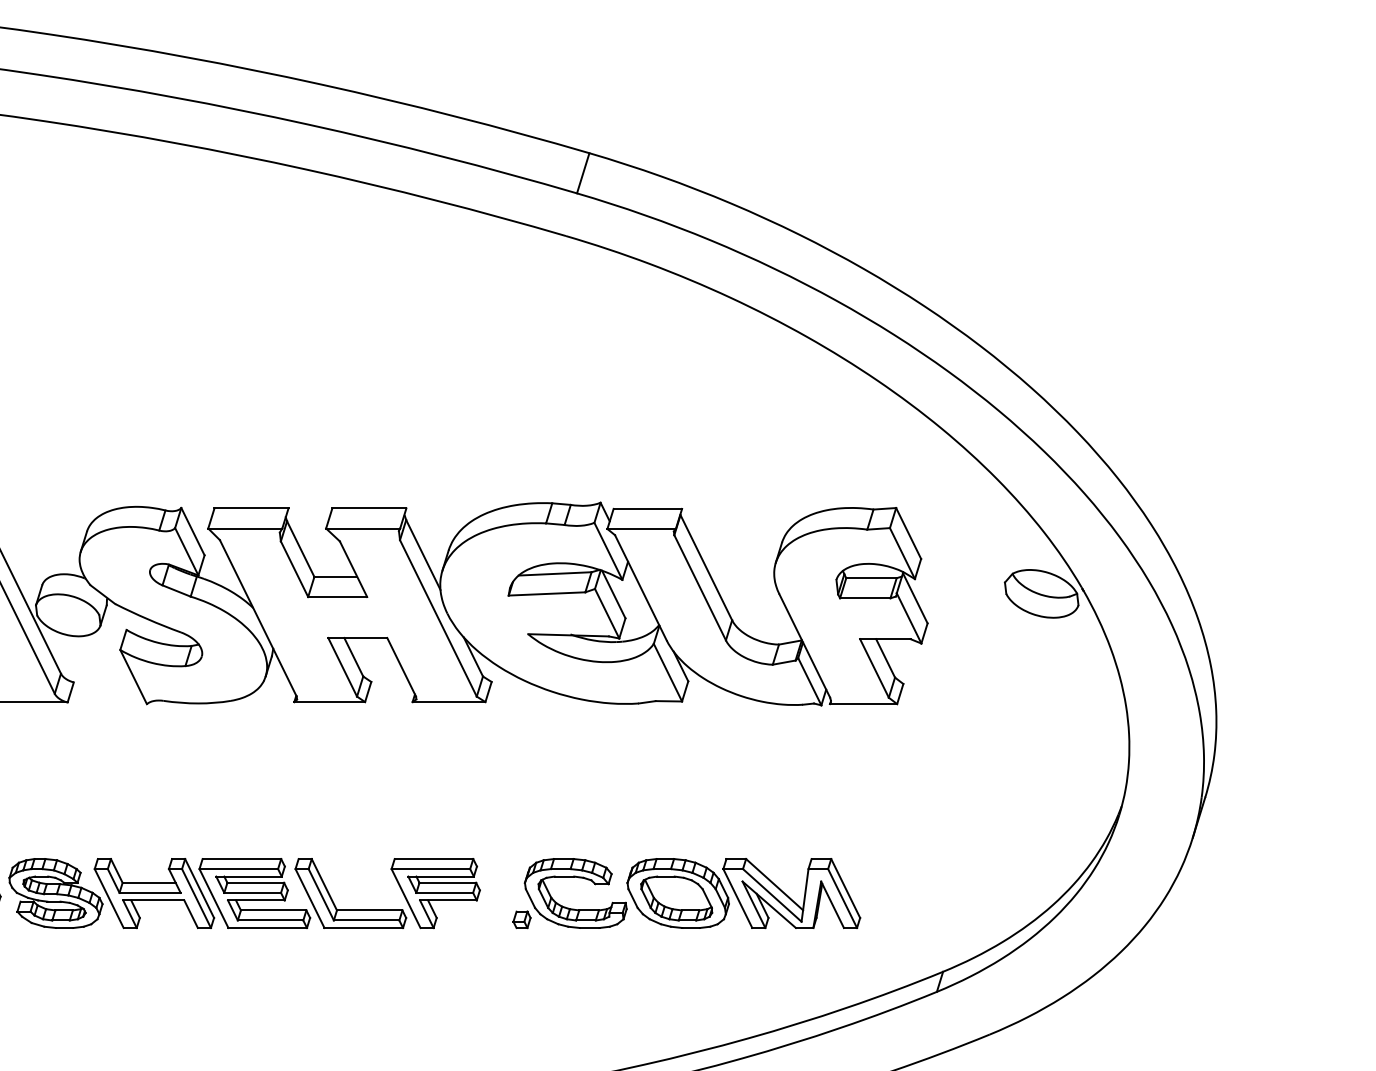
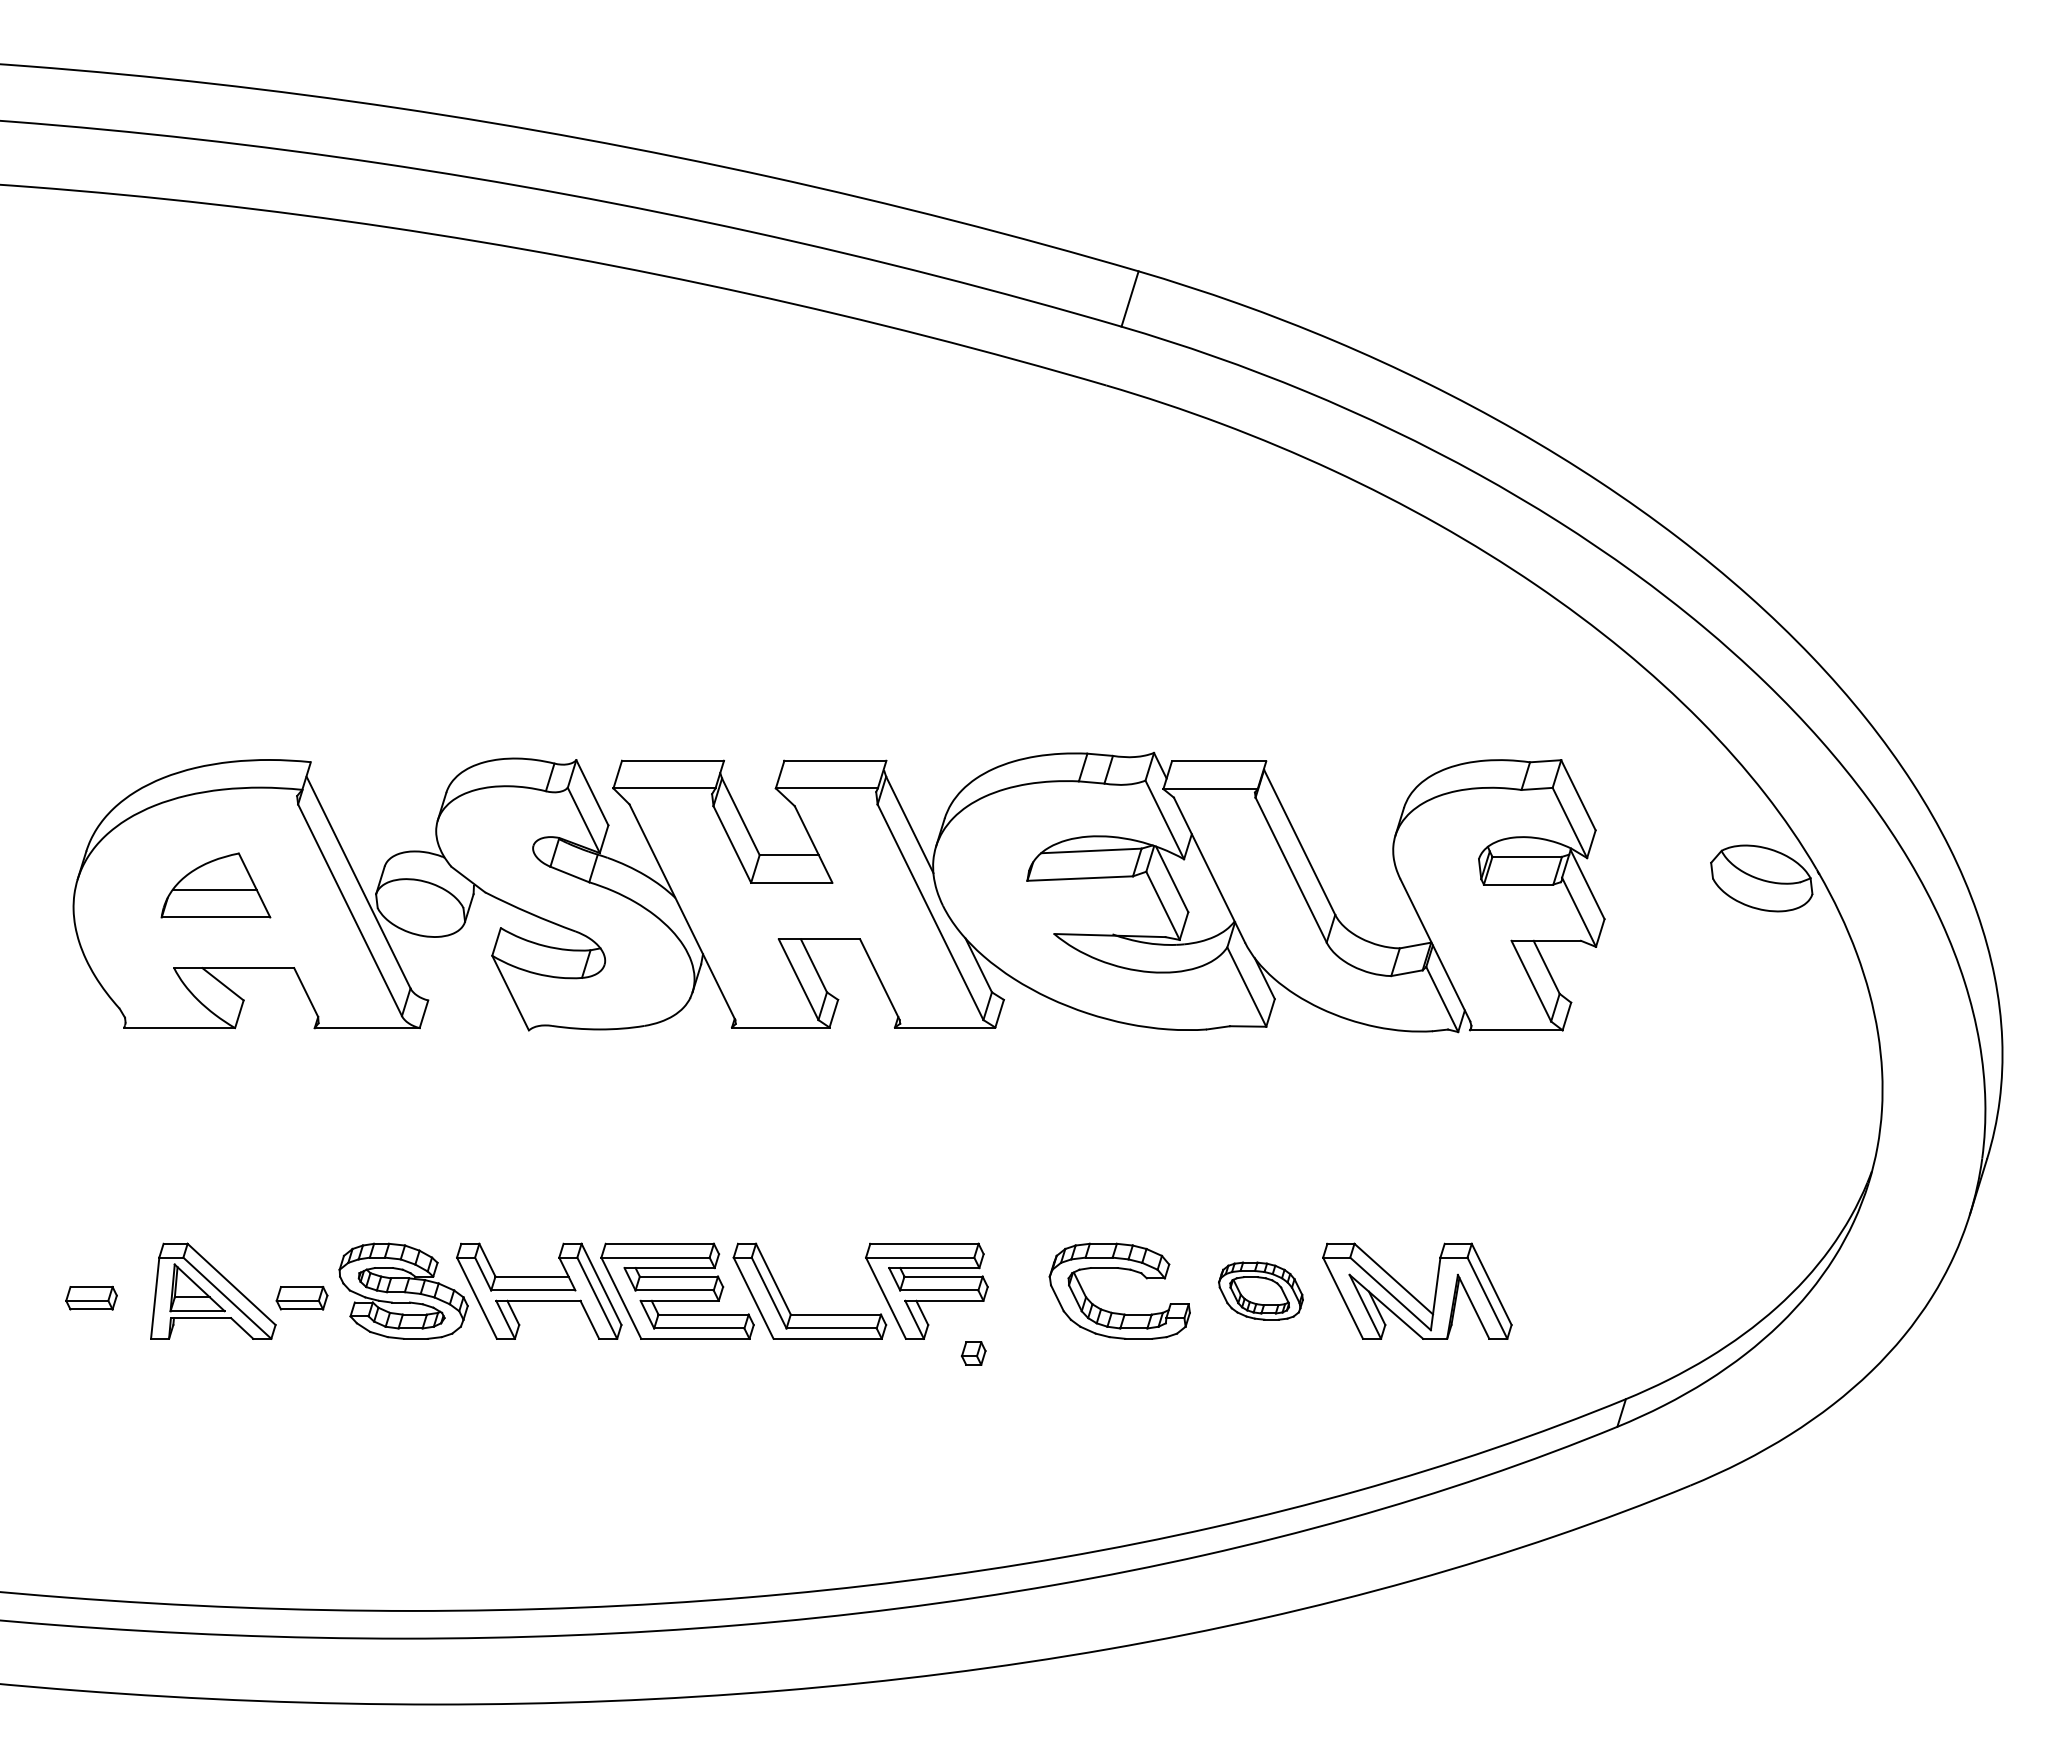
part: (677, 892) -> (1260, 1290), size x0.6
part: (521, 919) -> (973, 1353), moved

